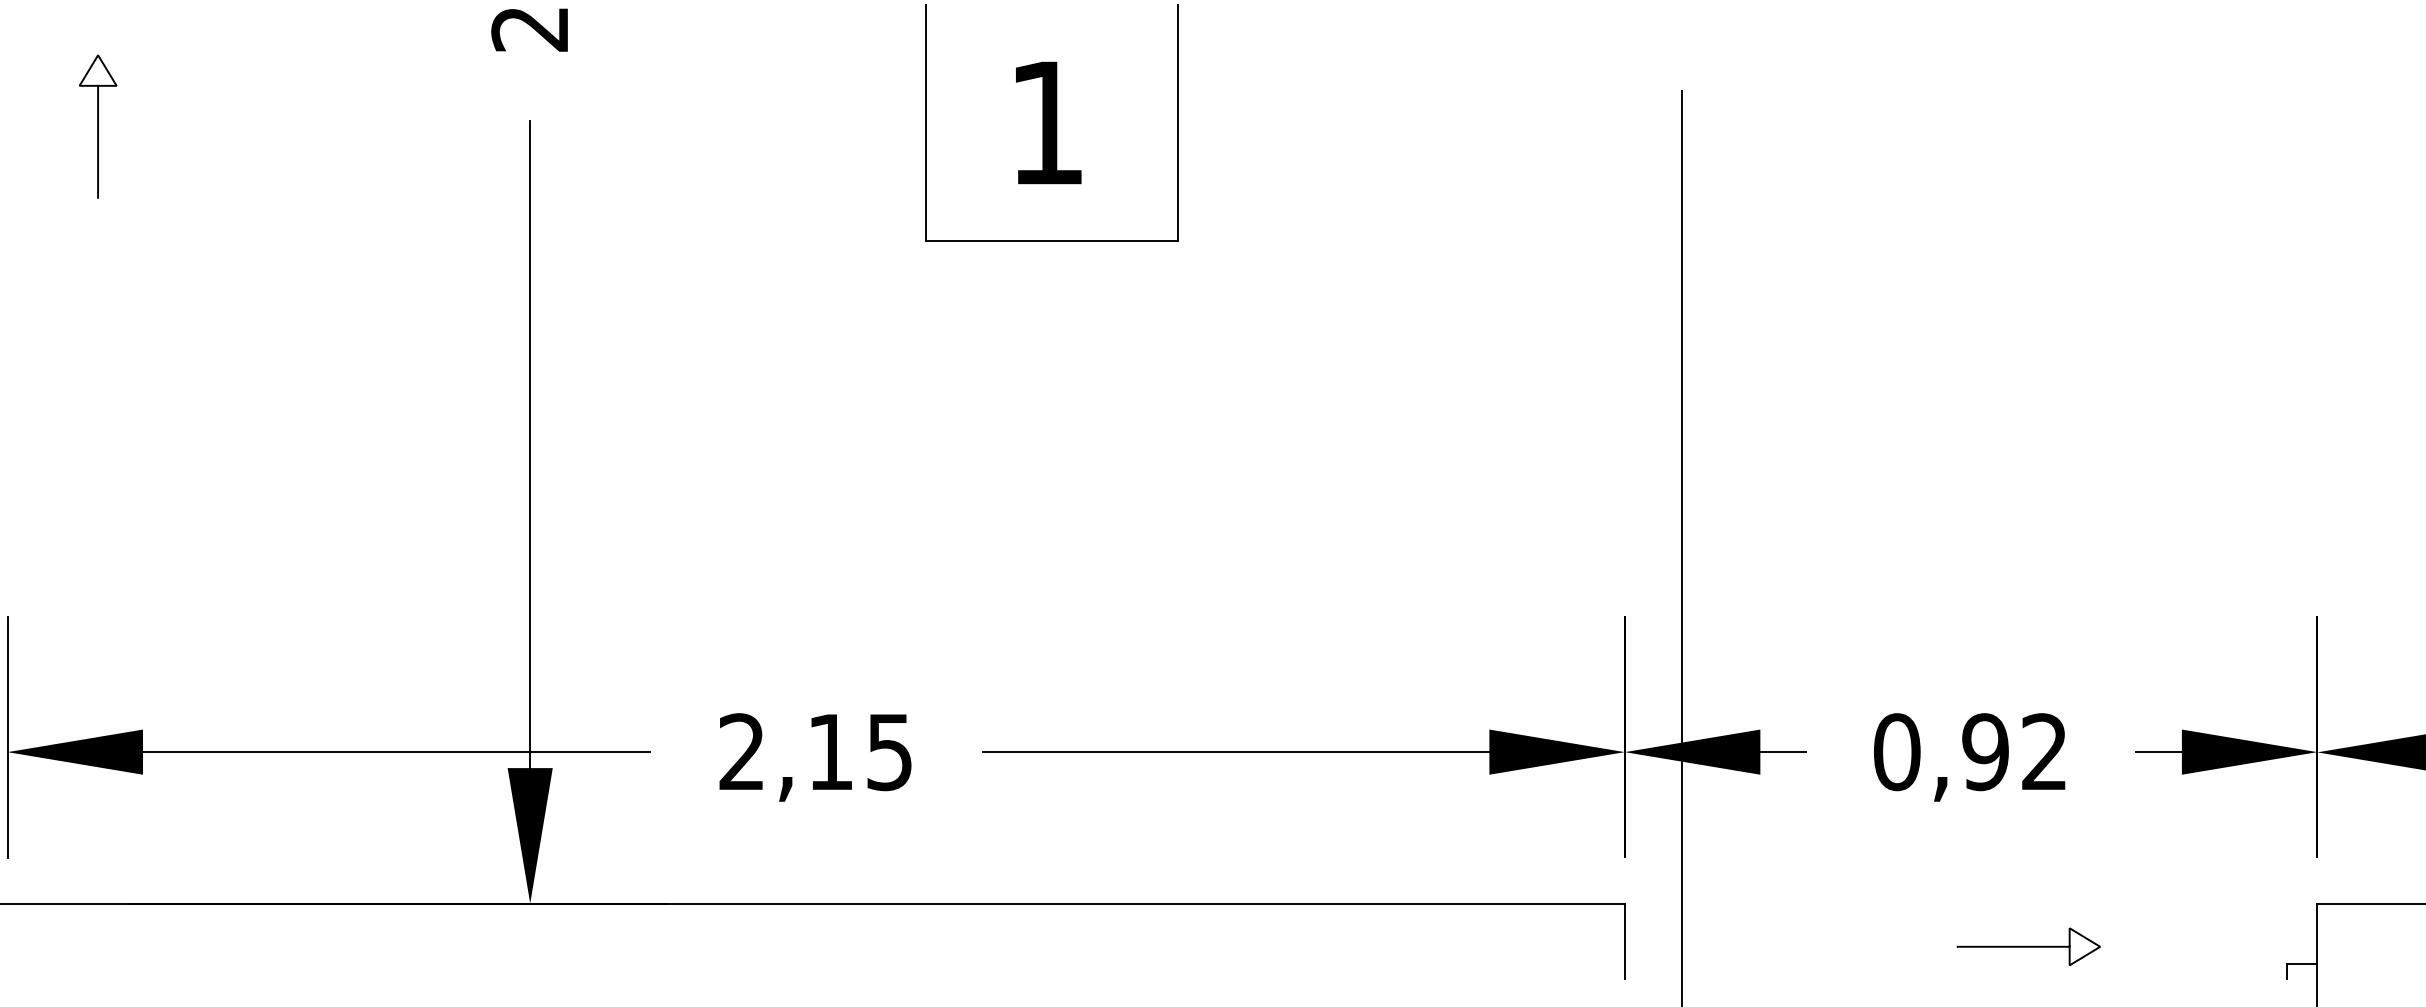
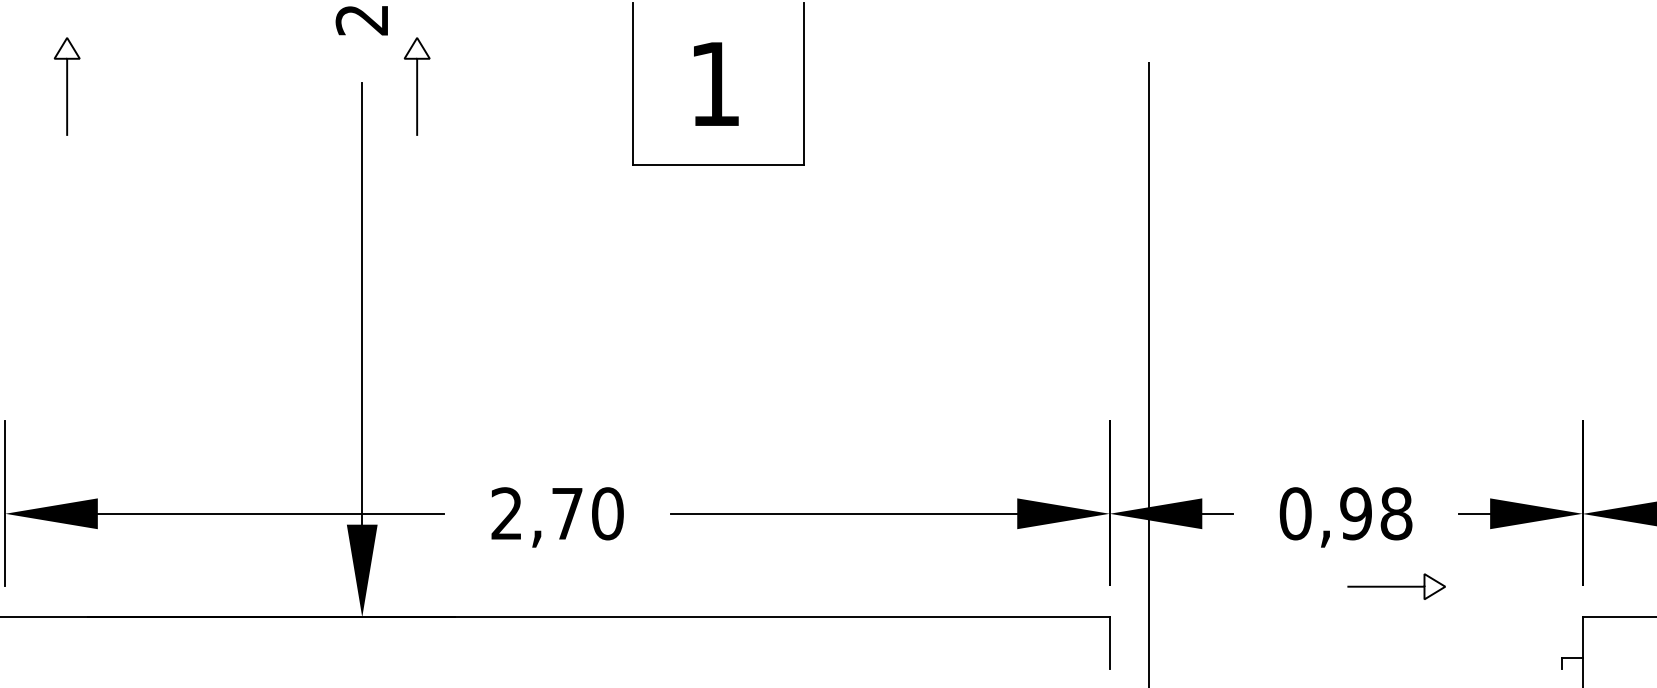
curve: (609, 126) -> (416, 86), added
text: (860, 751) -> (587, 513), 2,15 -> 2,70
text: (2044, 751) -> (1396, 513), 0,92 -> 0,98
curve: (2028, 946) -> (1396, 586), moved

